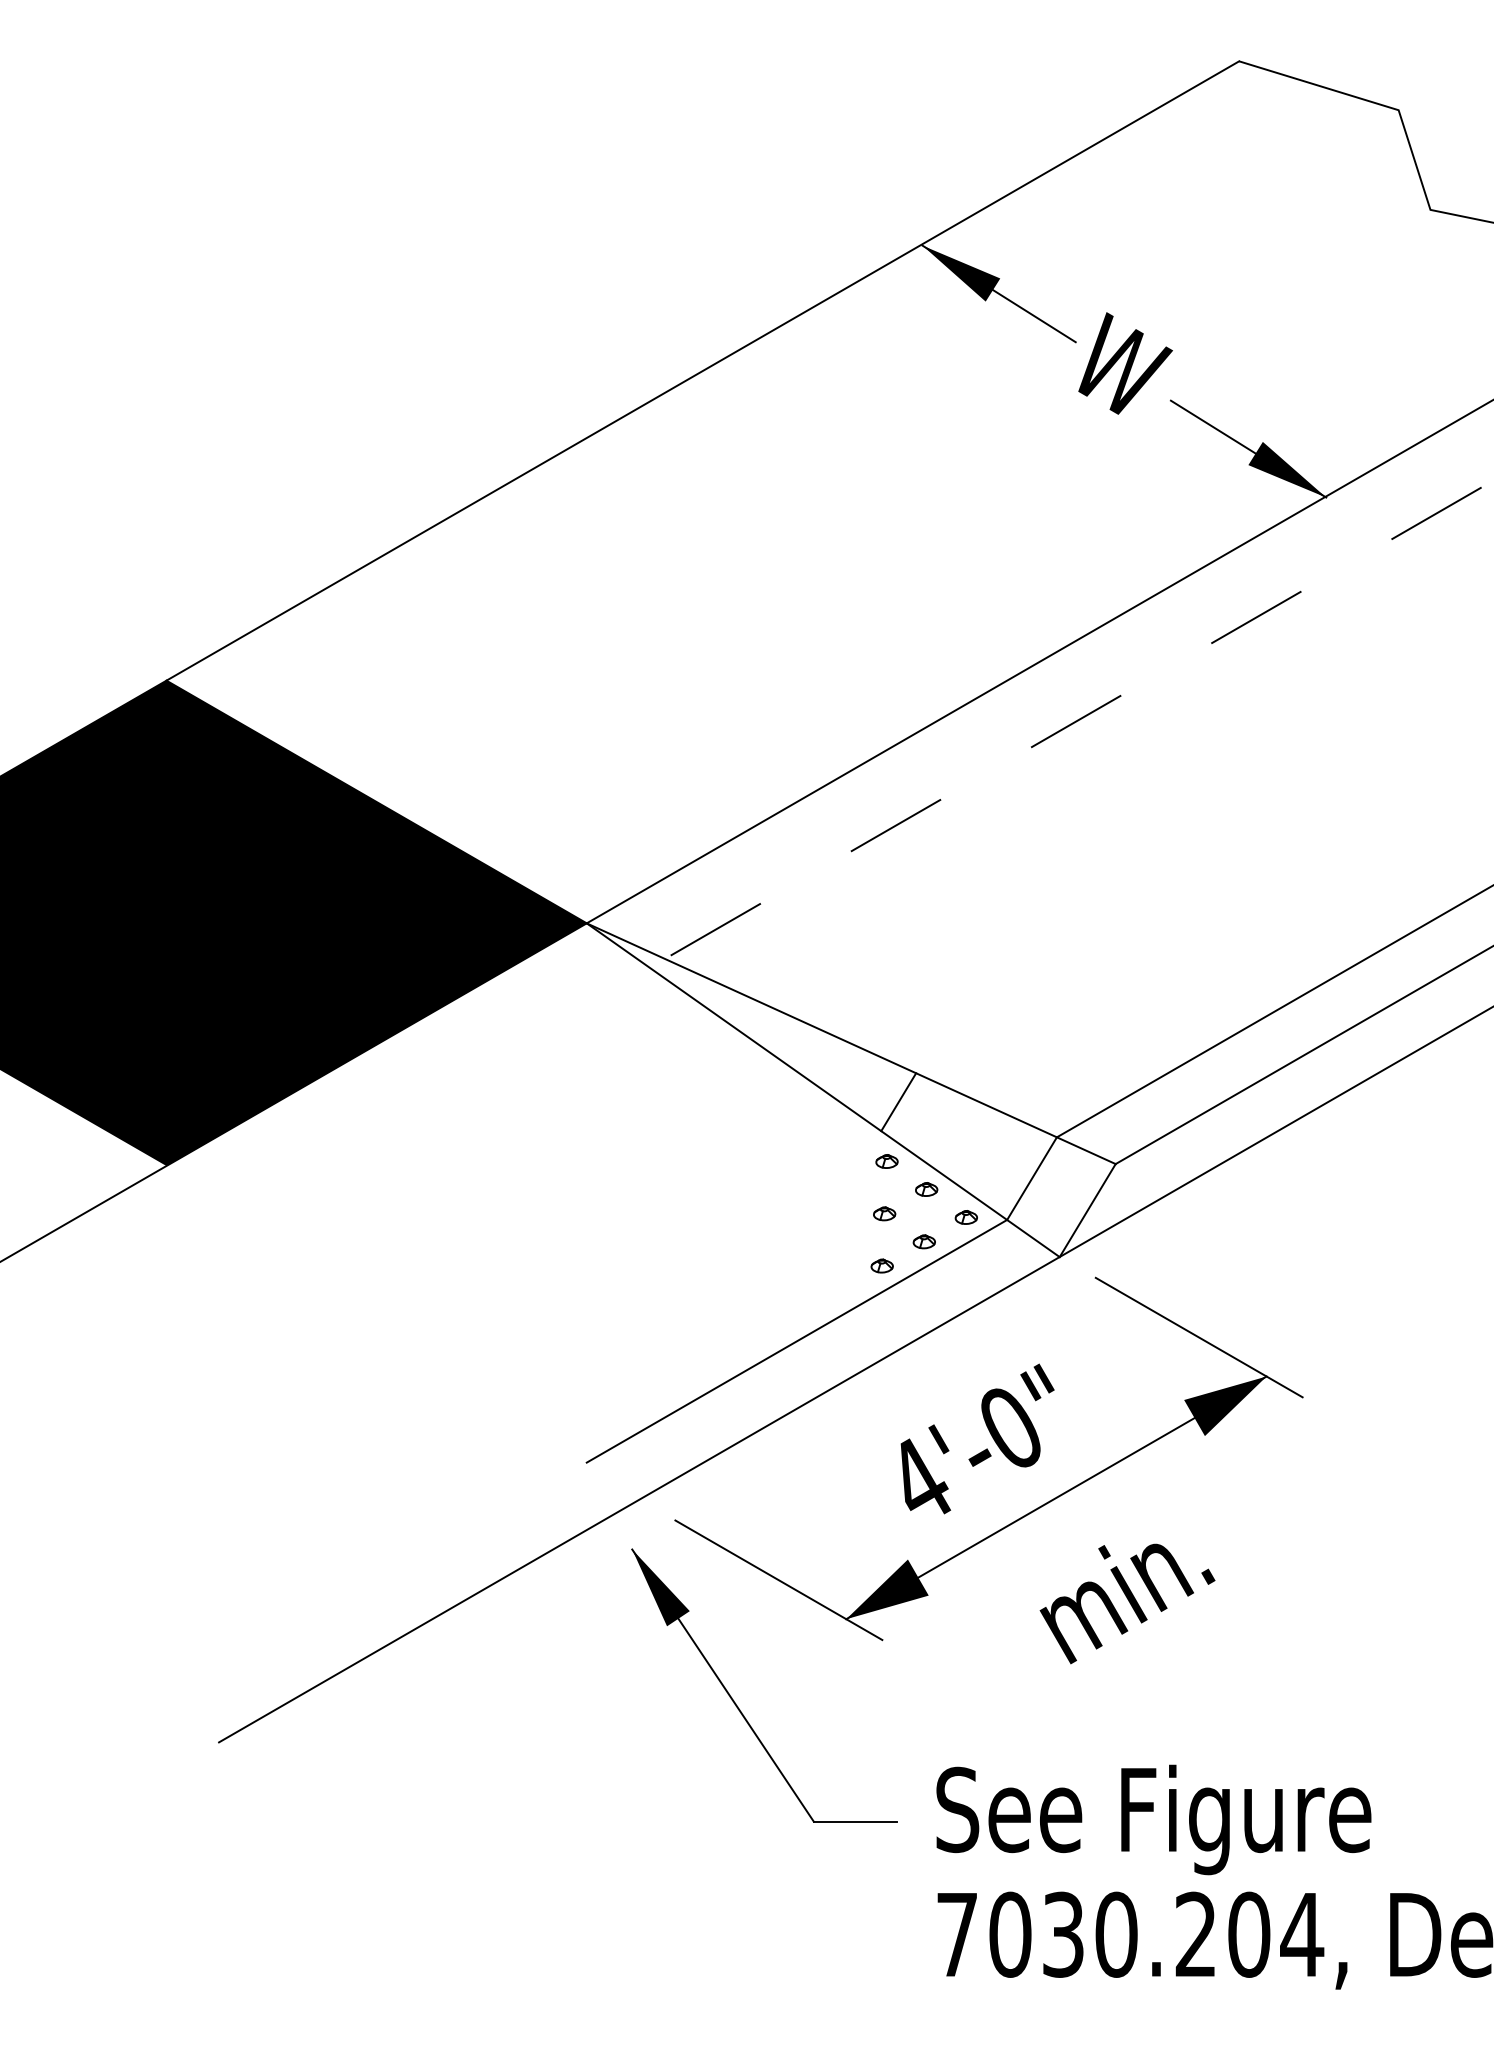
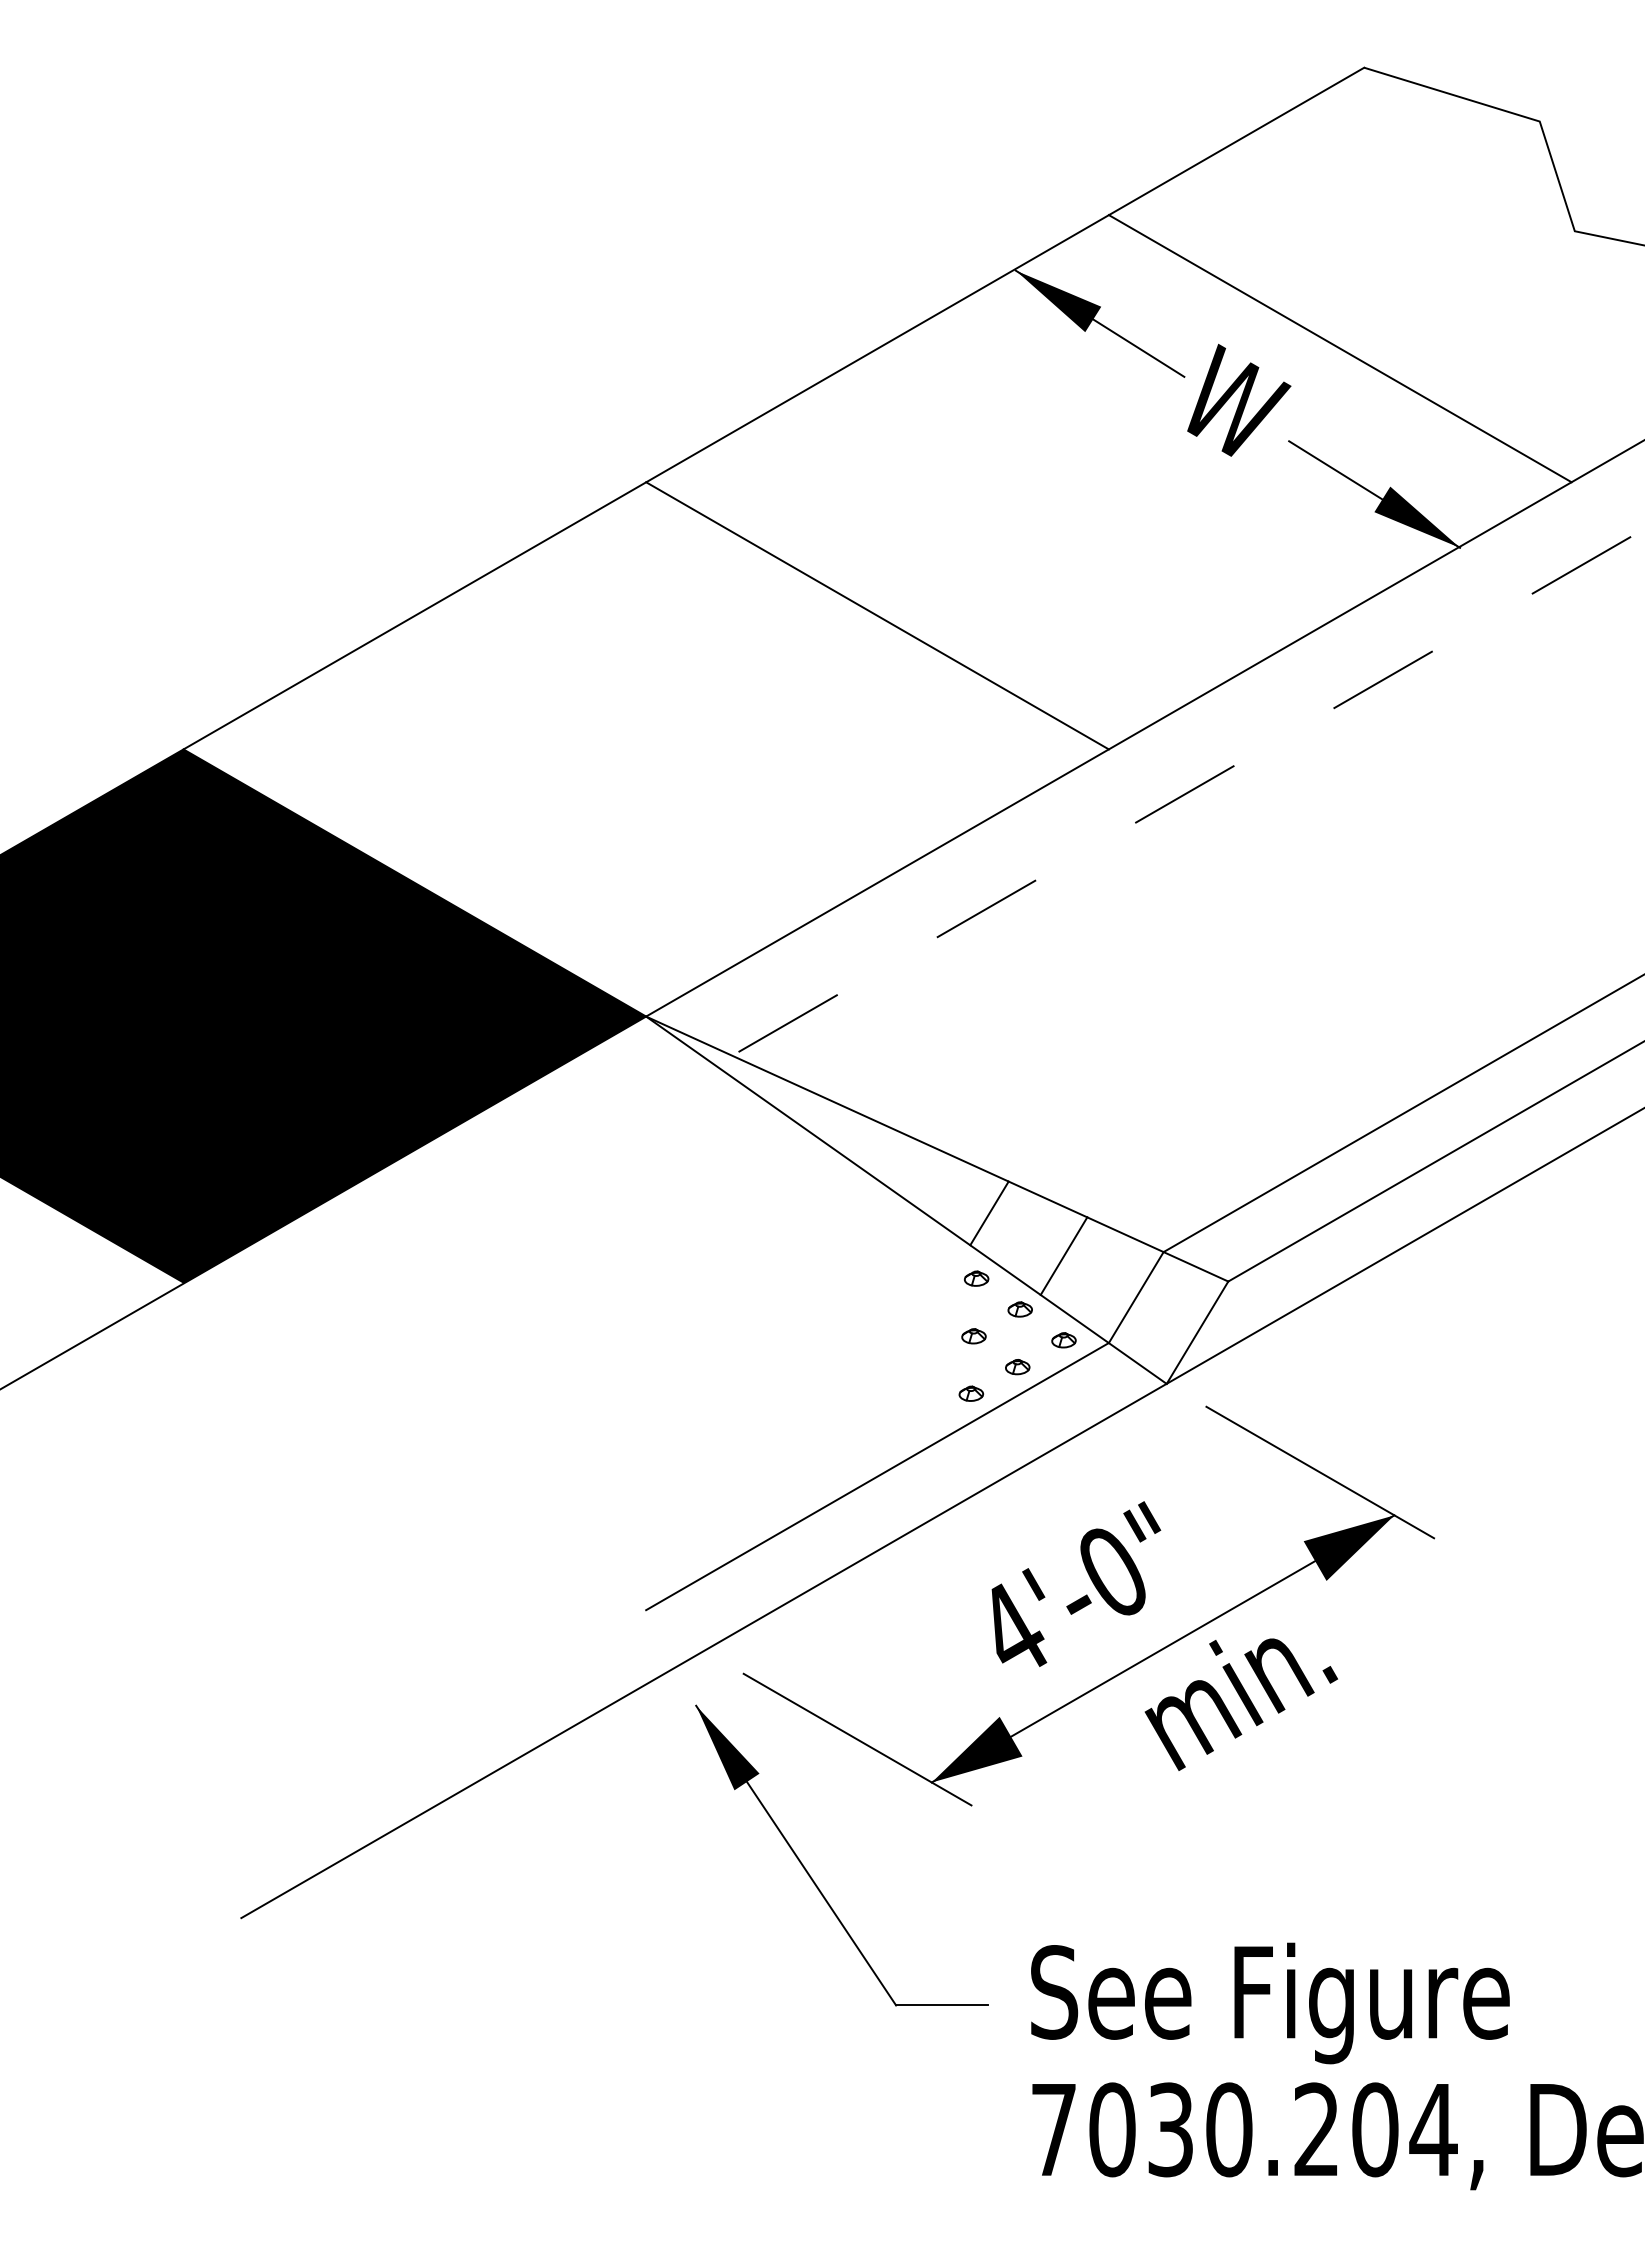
line: (1216, 316) -> (1339, 348), added
line: (796, 558) -> (877, 615), added
line: (965, 1140) -> (1063, 1255), added
text: (1126, 1603) -> (1240, 1704), moved

